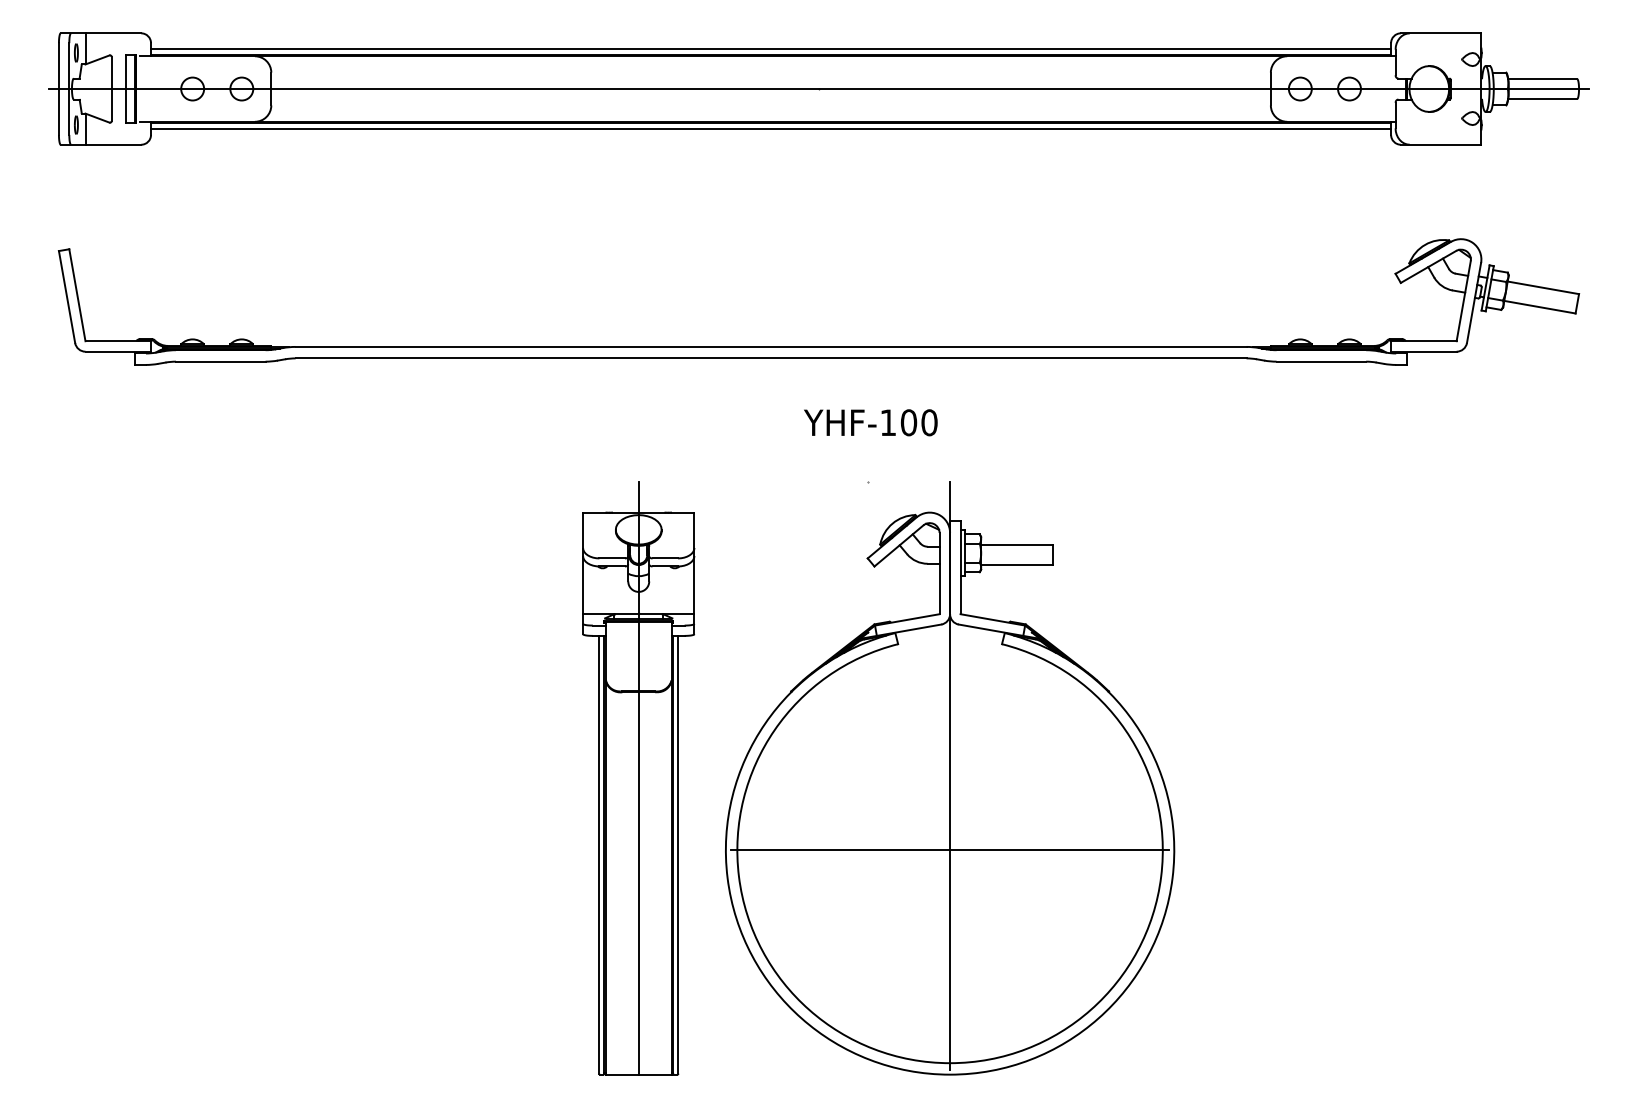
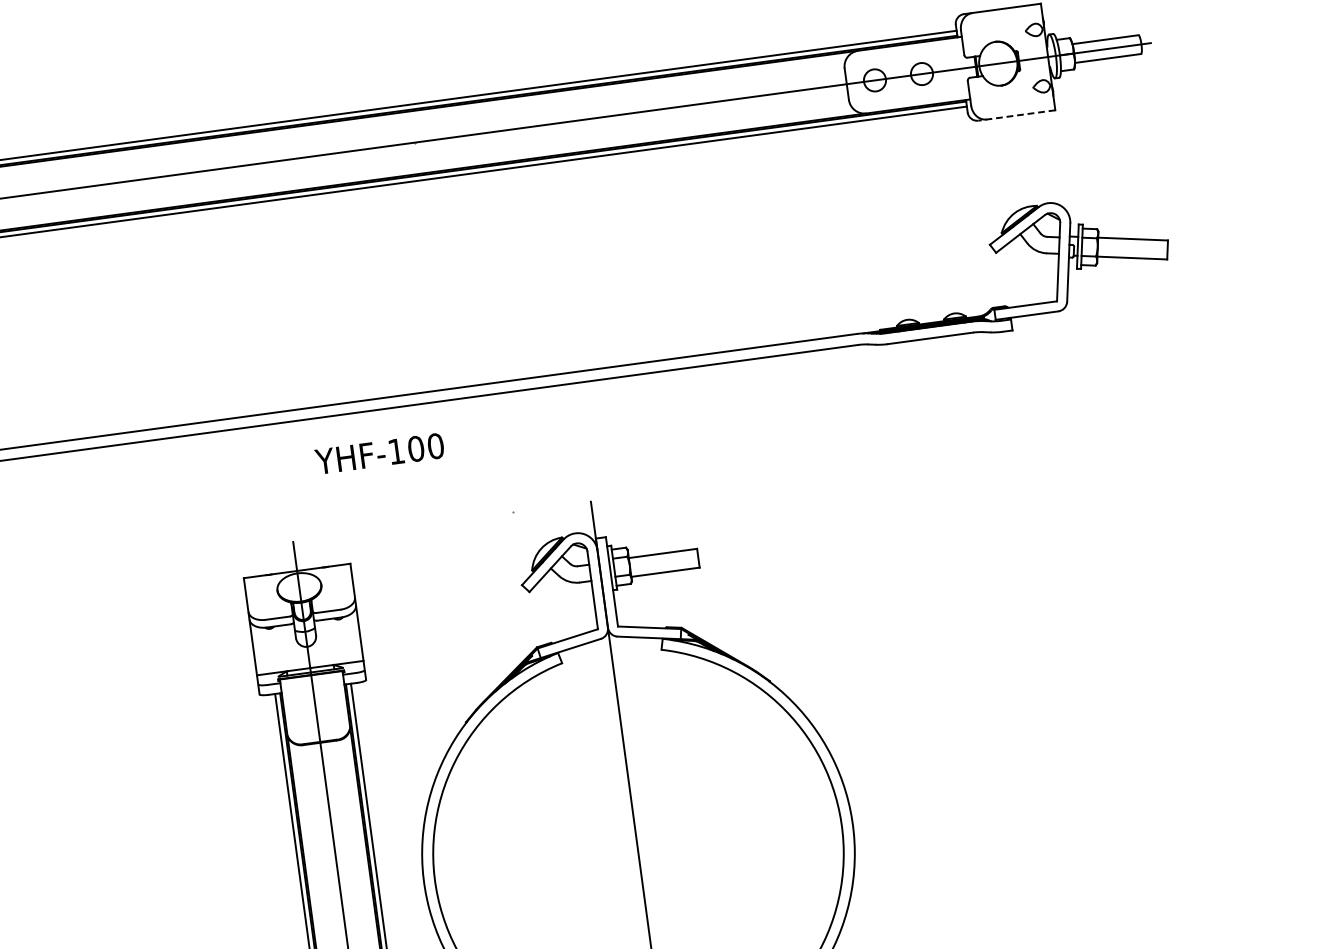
line: (1440, 144) -> (1016, 115), solid -> dashed
text: (870, 422) -> (379, 453), moved
line: (949, 850) -> (637, 853), removed

